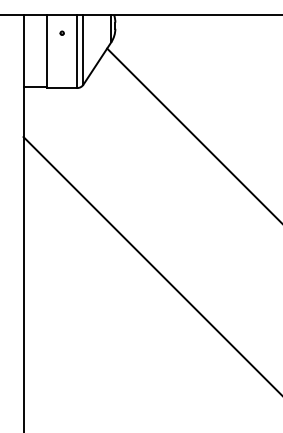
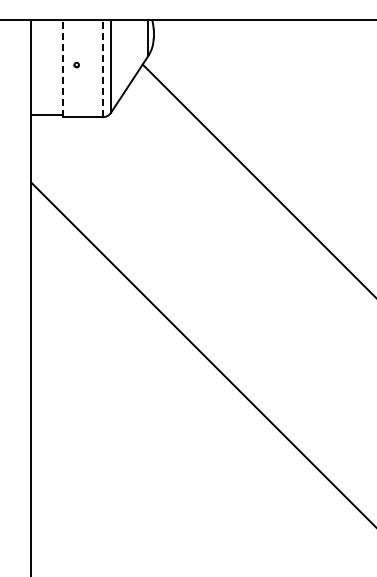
part: (62, 32) -> (76, 64), moved
line: (47, 51) -> (62, 68), solid -> dashed
line: (77, 51) -> (102, 68), solid -> dashed

